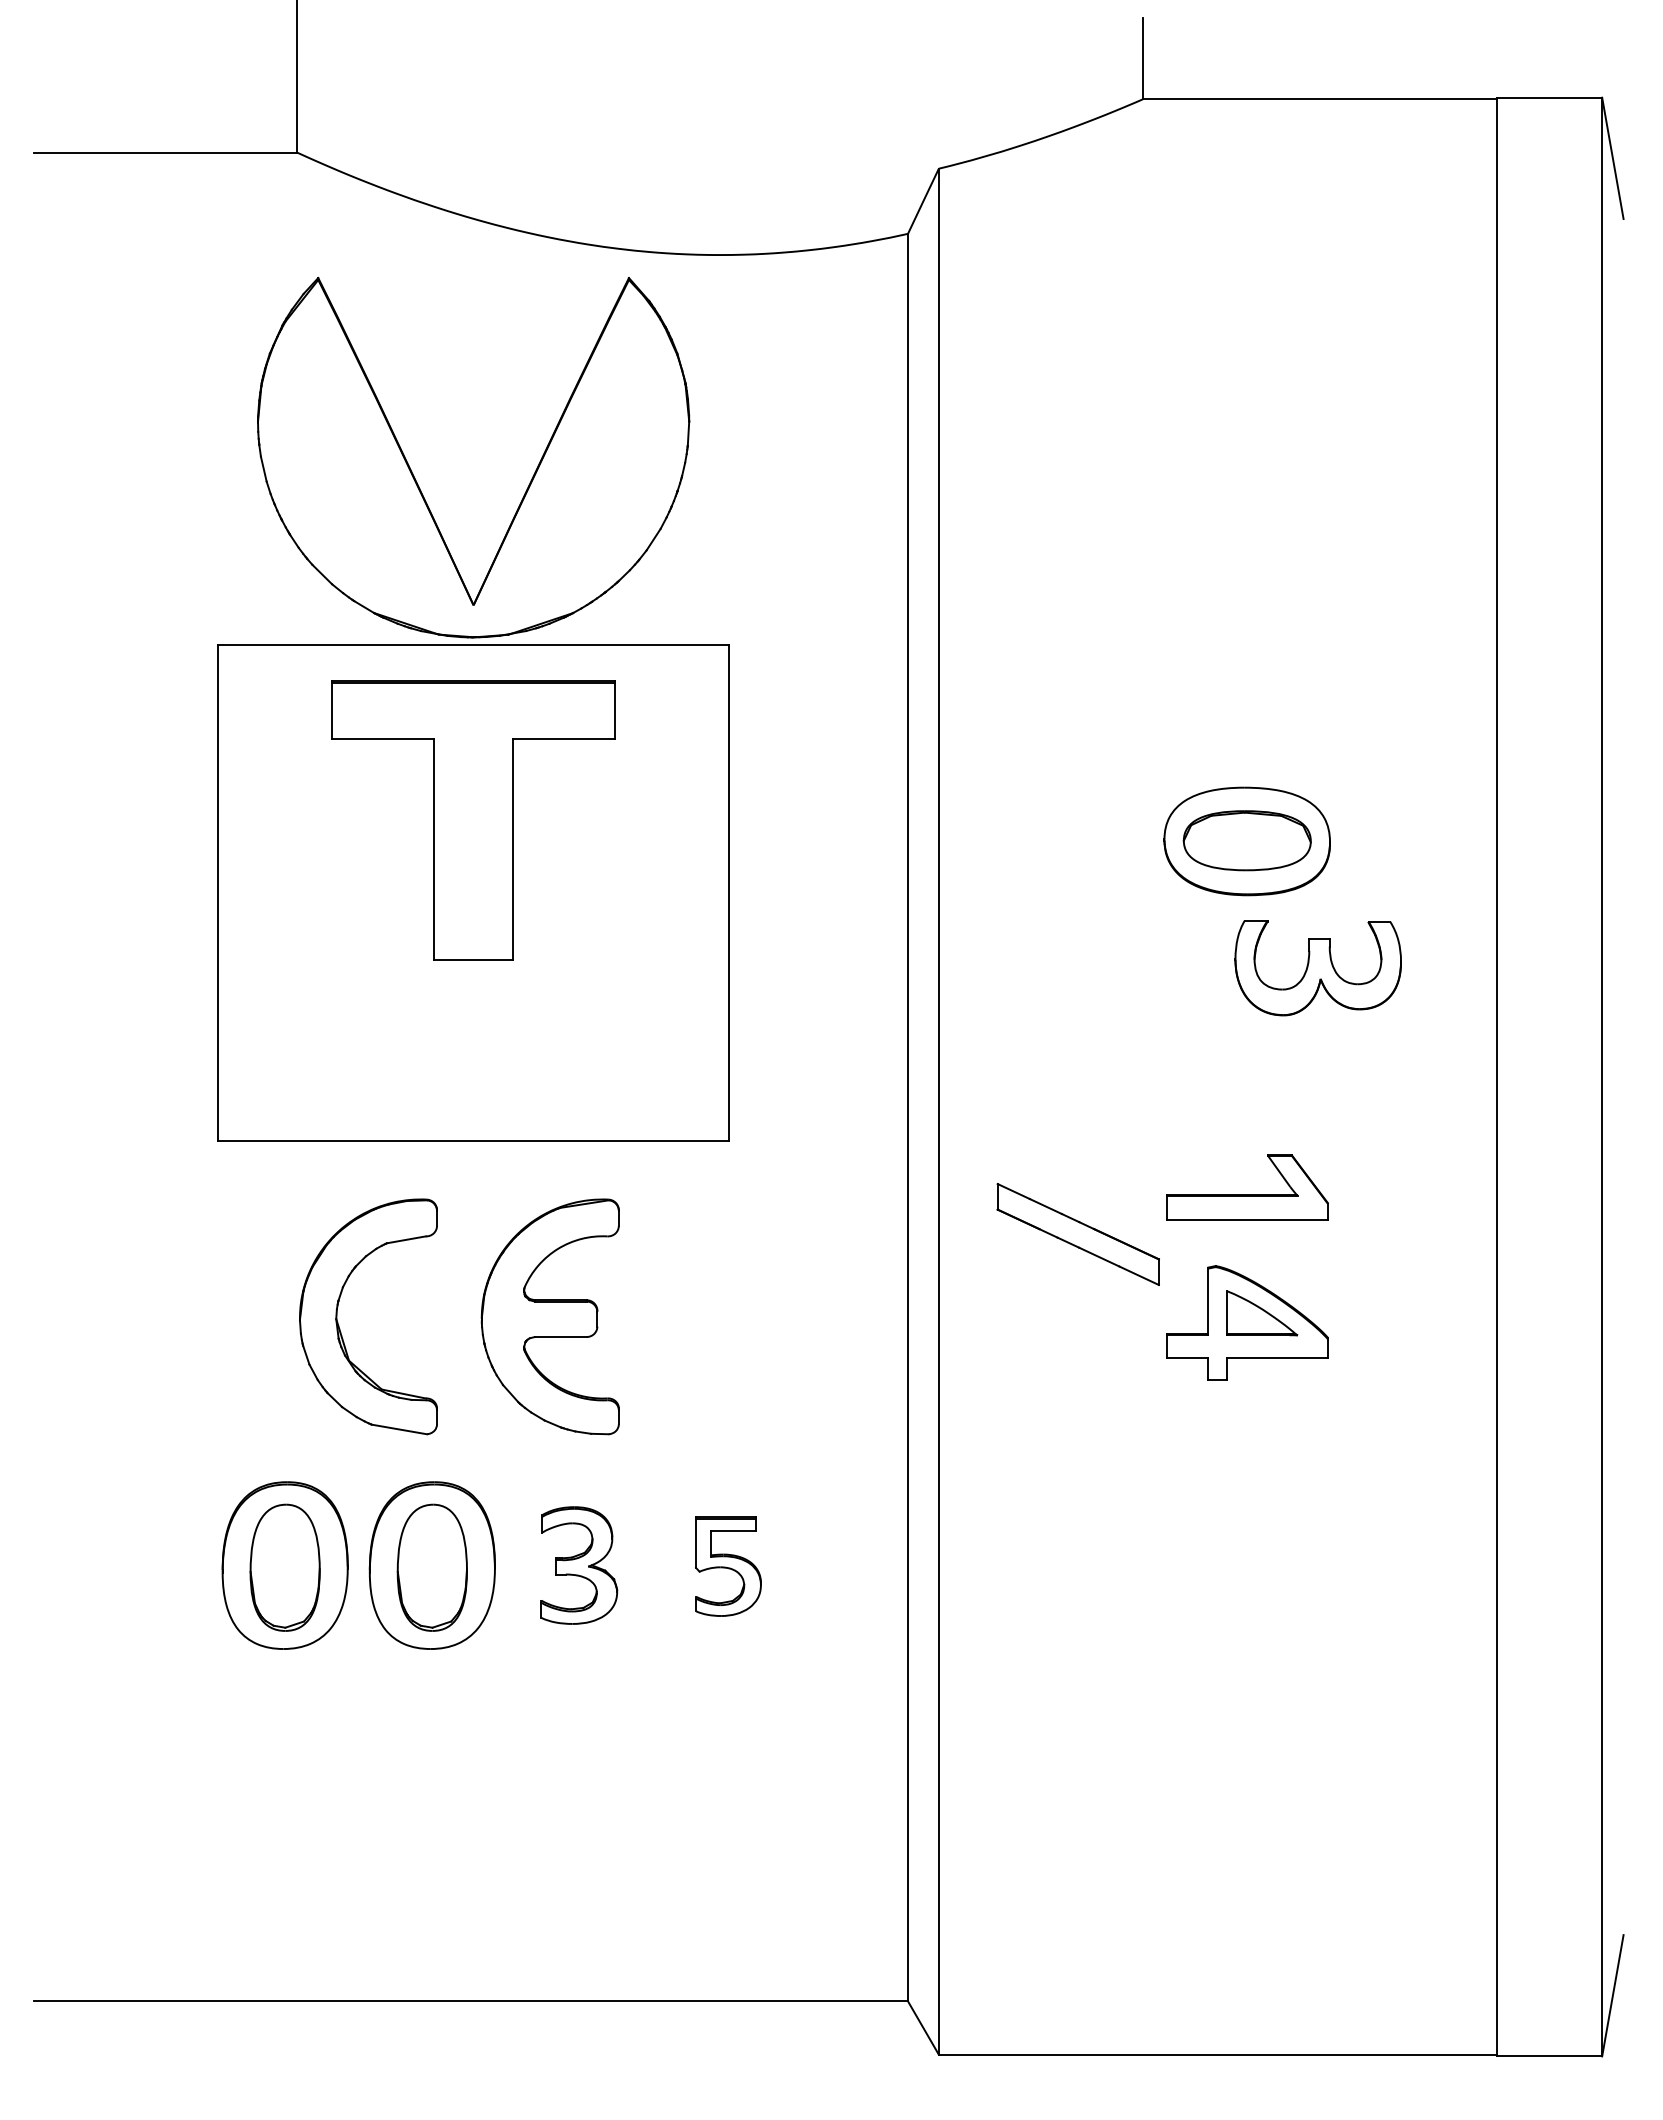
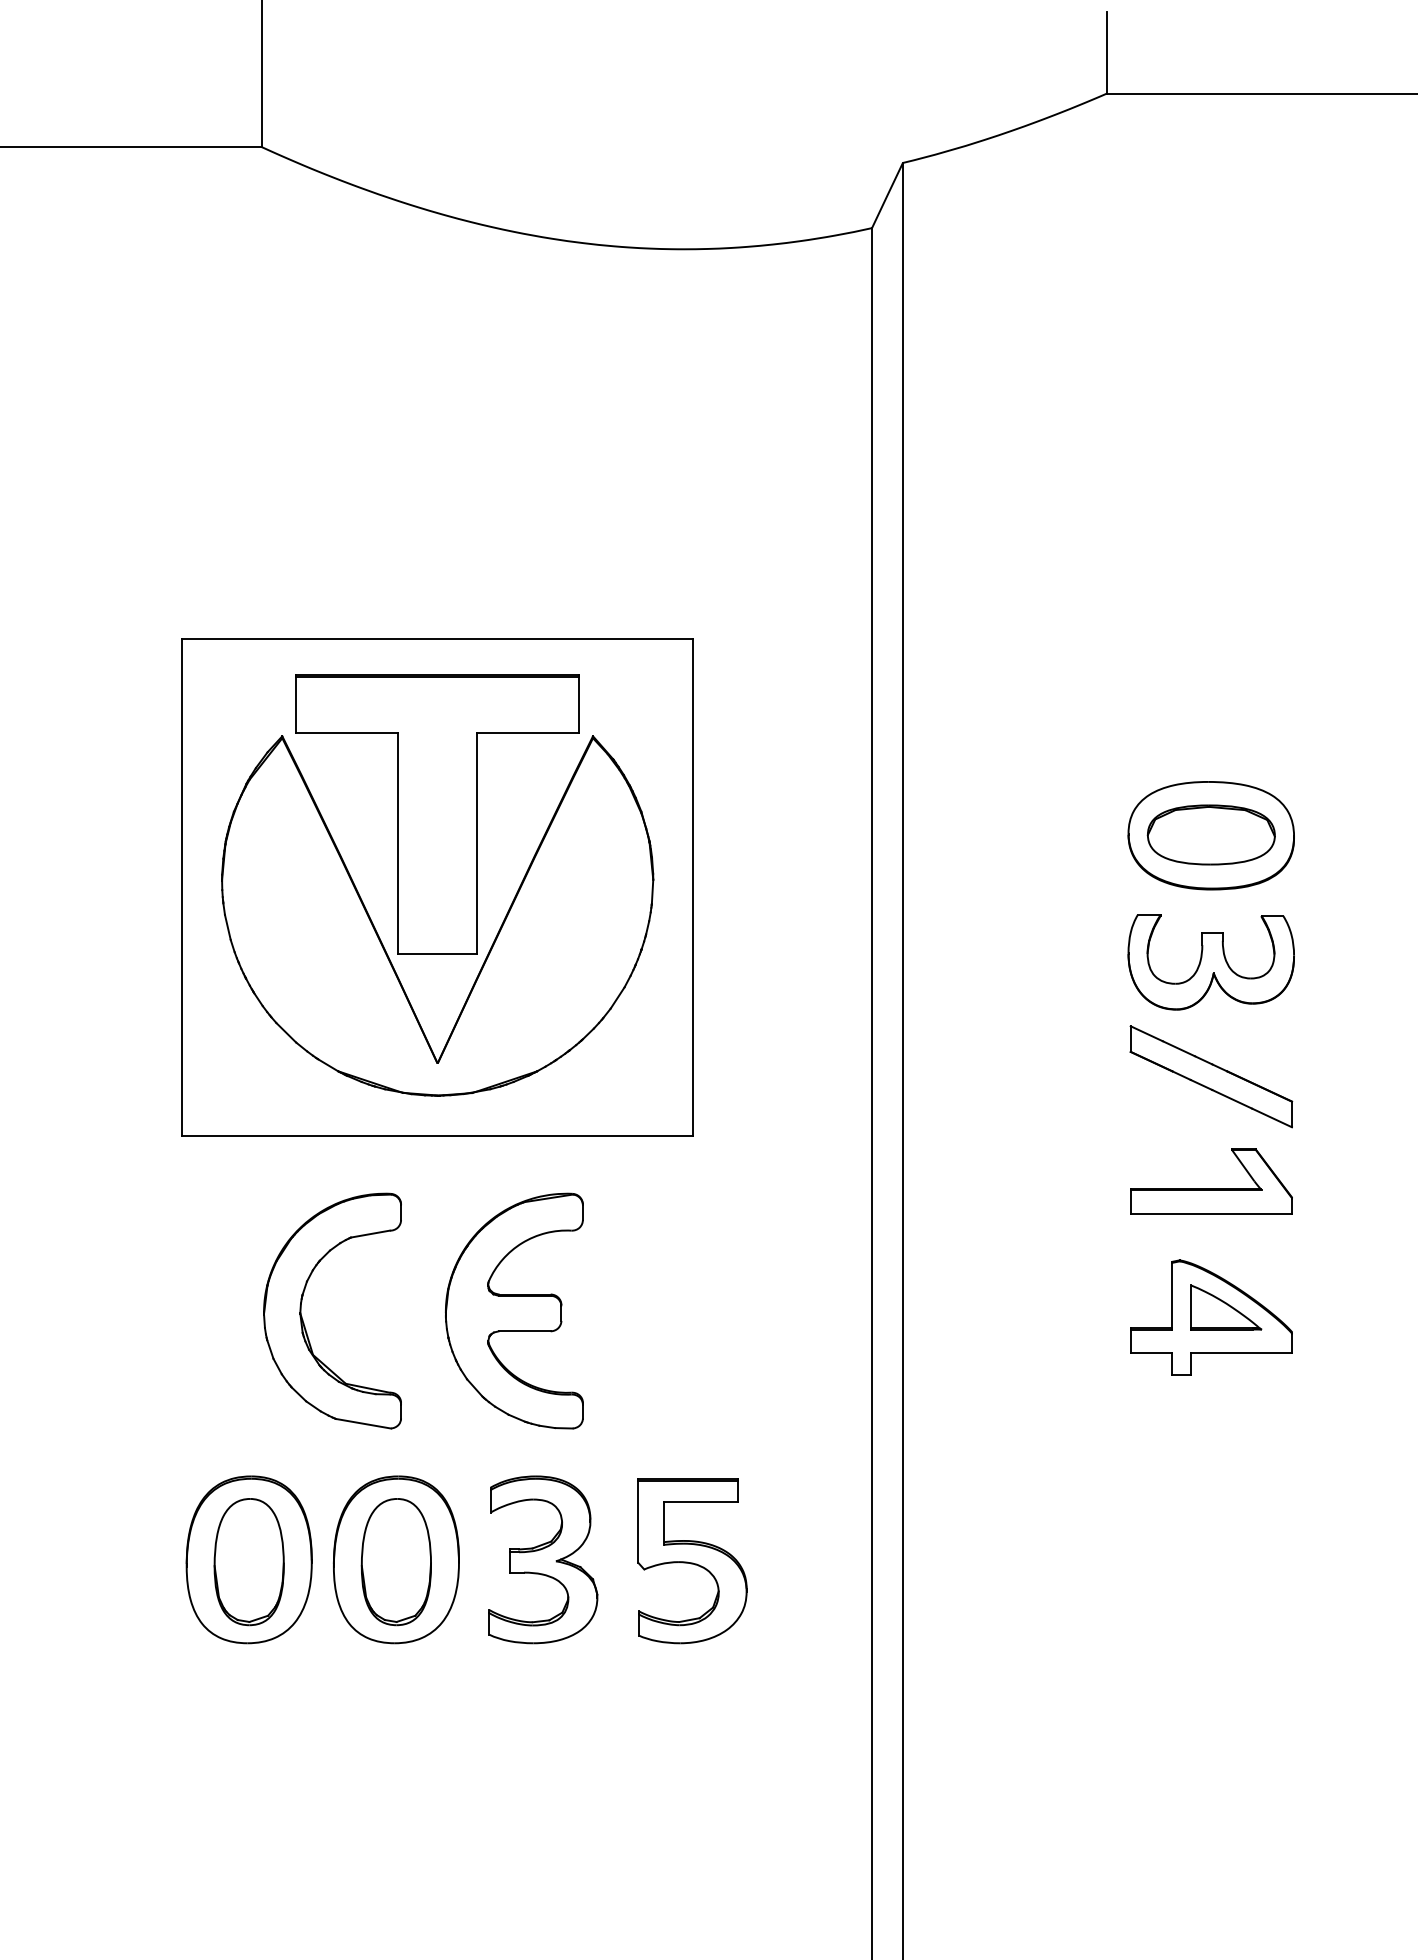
part: (418, 484) -> (382, 942), moved
part: (1317, 968) -> (1210, 962), moved
part: (1077, 1234) -> (1210, 1076), moved
part: (579, 1565) -> (543, 1559), size x1.43
part: (728, 1566) -> (692, 1560), size x1.67

